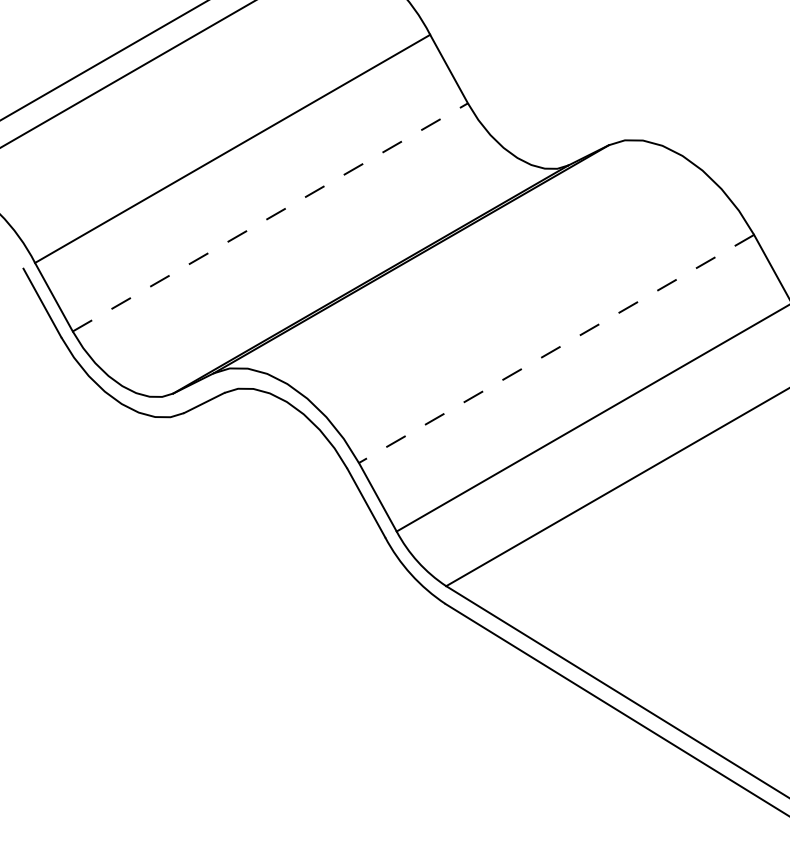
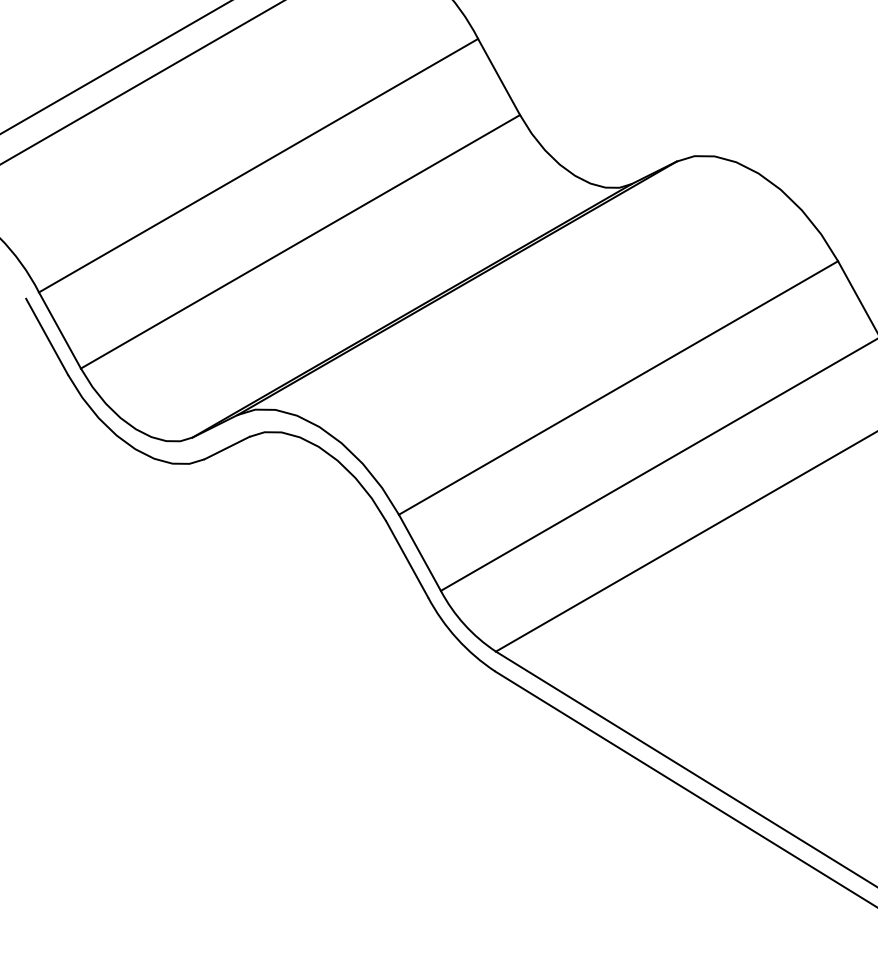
line: (270, 217) -> (300, 241), dashed -> solid
line: (556, 349) -> (618, 388), dashed -> solid

